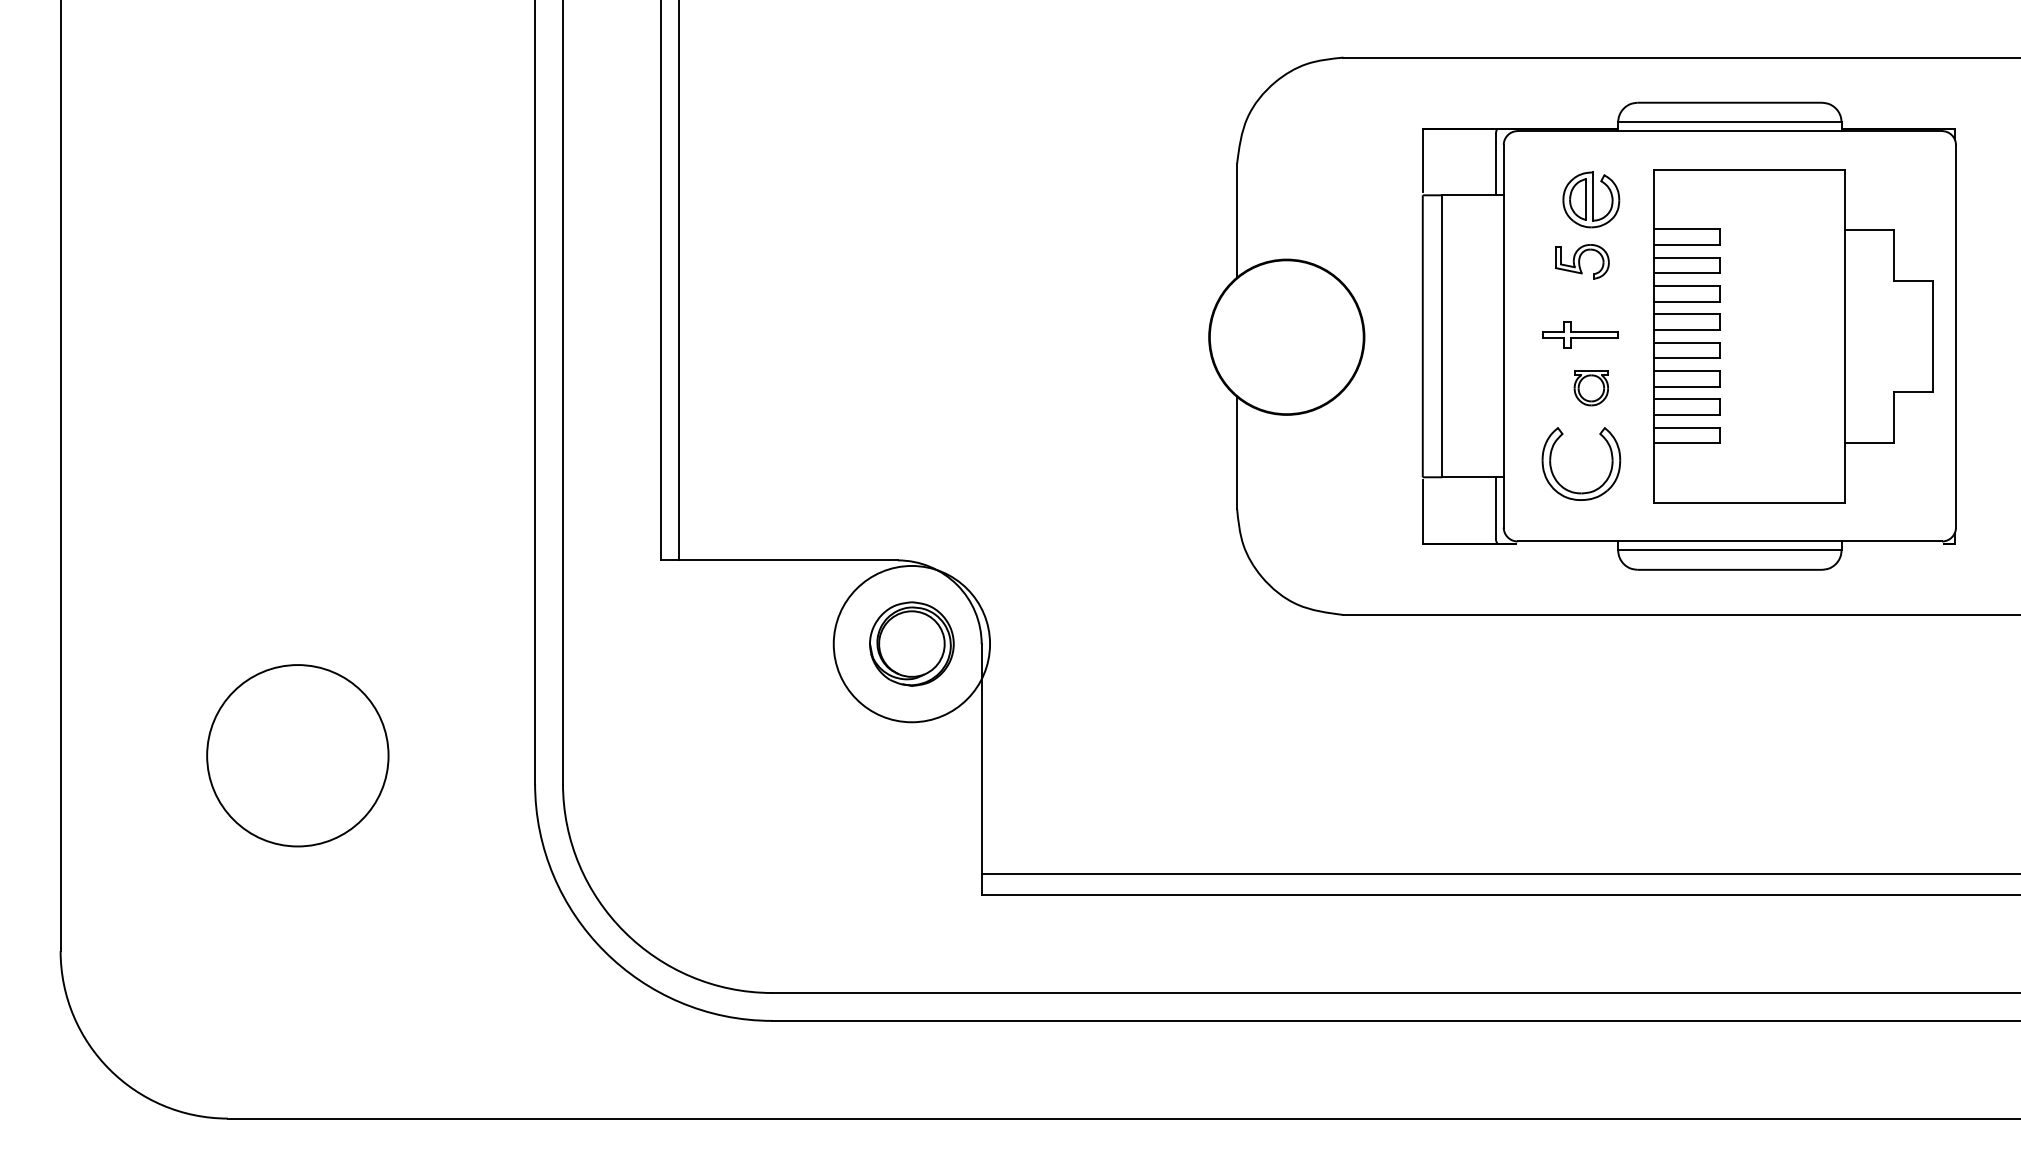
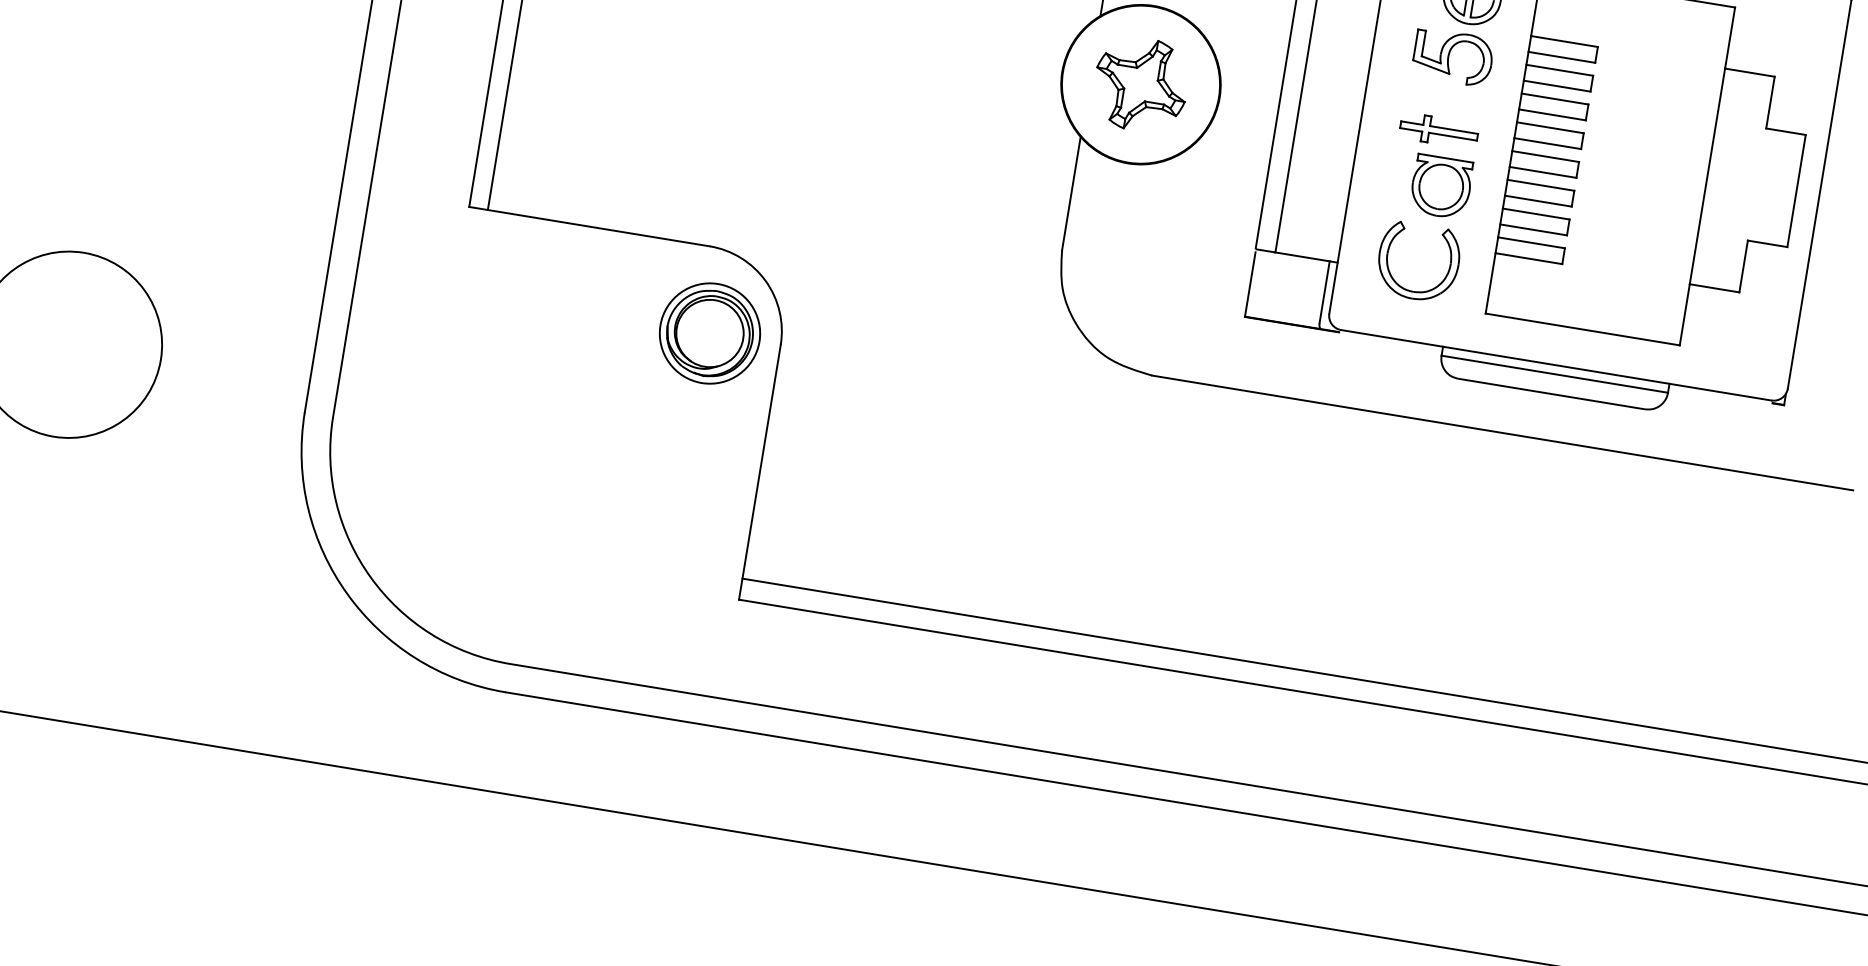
part: (1582, 261) -> (1453, 56), size x1.43
part: (1286, 336) -> (1140, 83), added
part: (1591, 388) -> (1441, 187), size x1.67
circle: (911, 643) -> (709, 332), size x0.62

